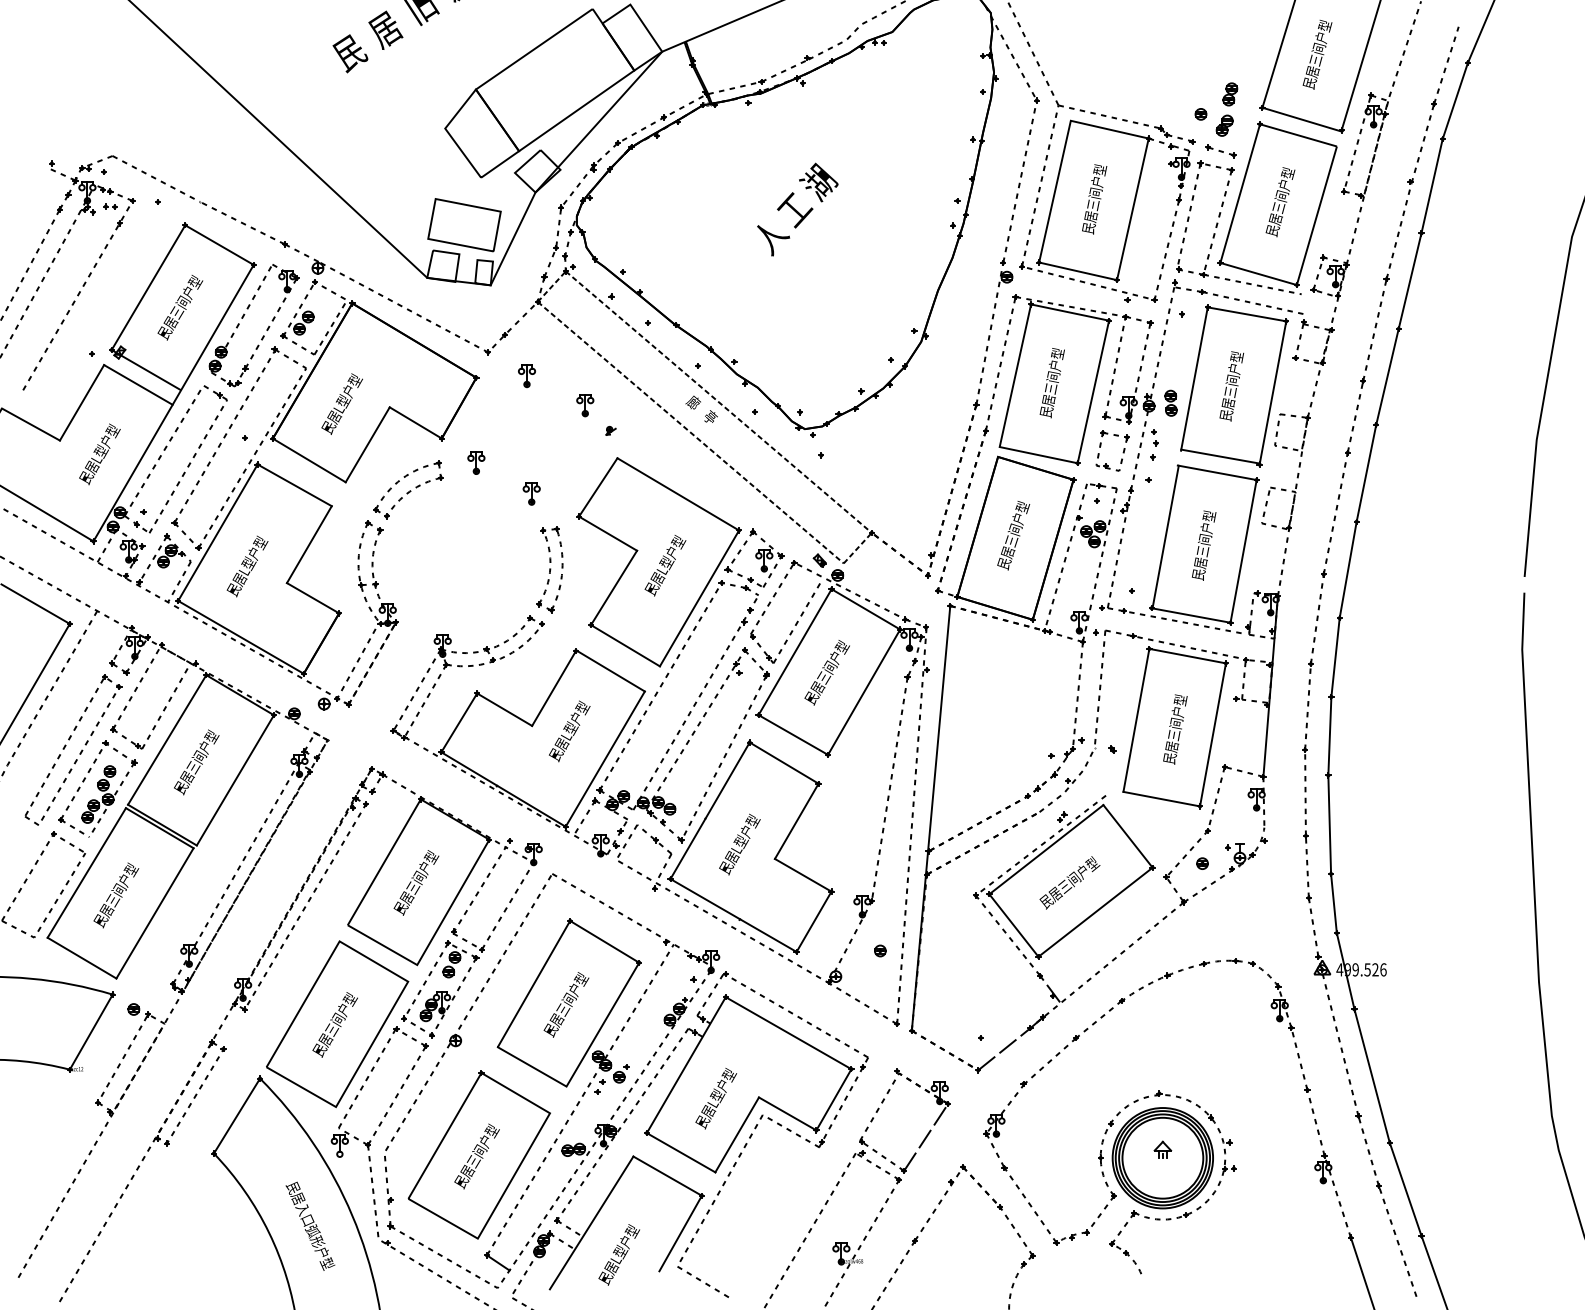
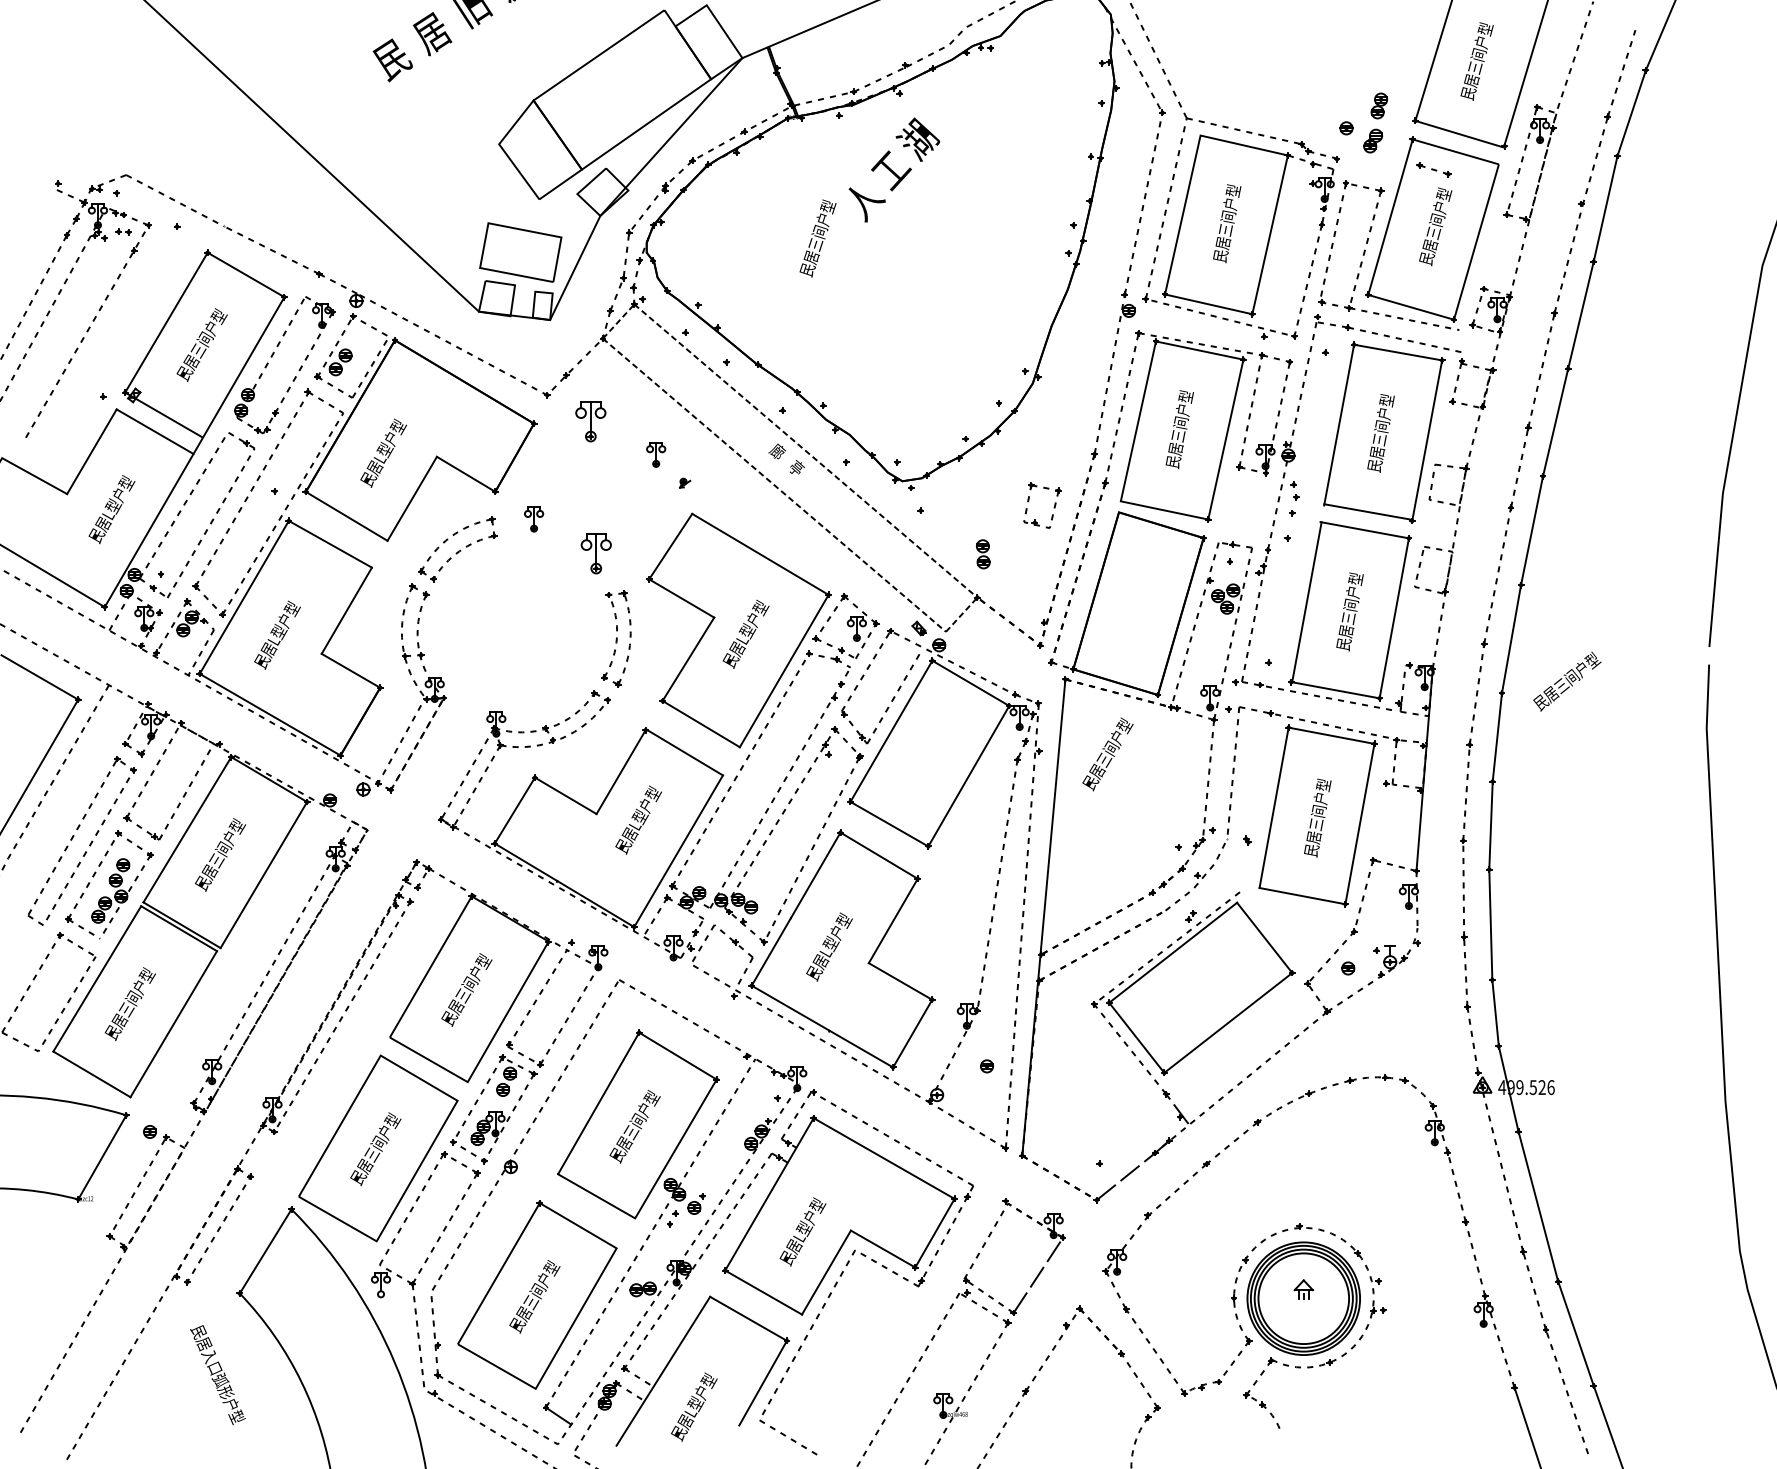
part: (1220, 151) -> (1433, 169), moved
text: (797, 209) -> (894, 169), moved
part: (526, 376) -> (590, 422), size x1.6
part: (1170, 402) -> (982, 553), moved
part: (1122, 452) -> (1053, 507), moved
part: (531, 493) -> (595, 553), size x1.6
text: (1013, 535) -> (817, 238), moved
text: (826, 672) -> (1107, 754), moved
text: (1069, 882) -> (1566, 681), moved
text: (310, 1225) -> (218, 1374), moved

